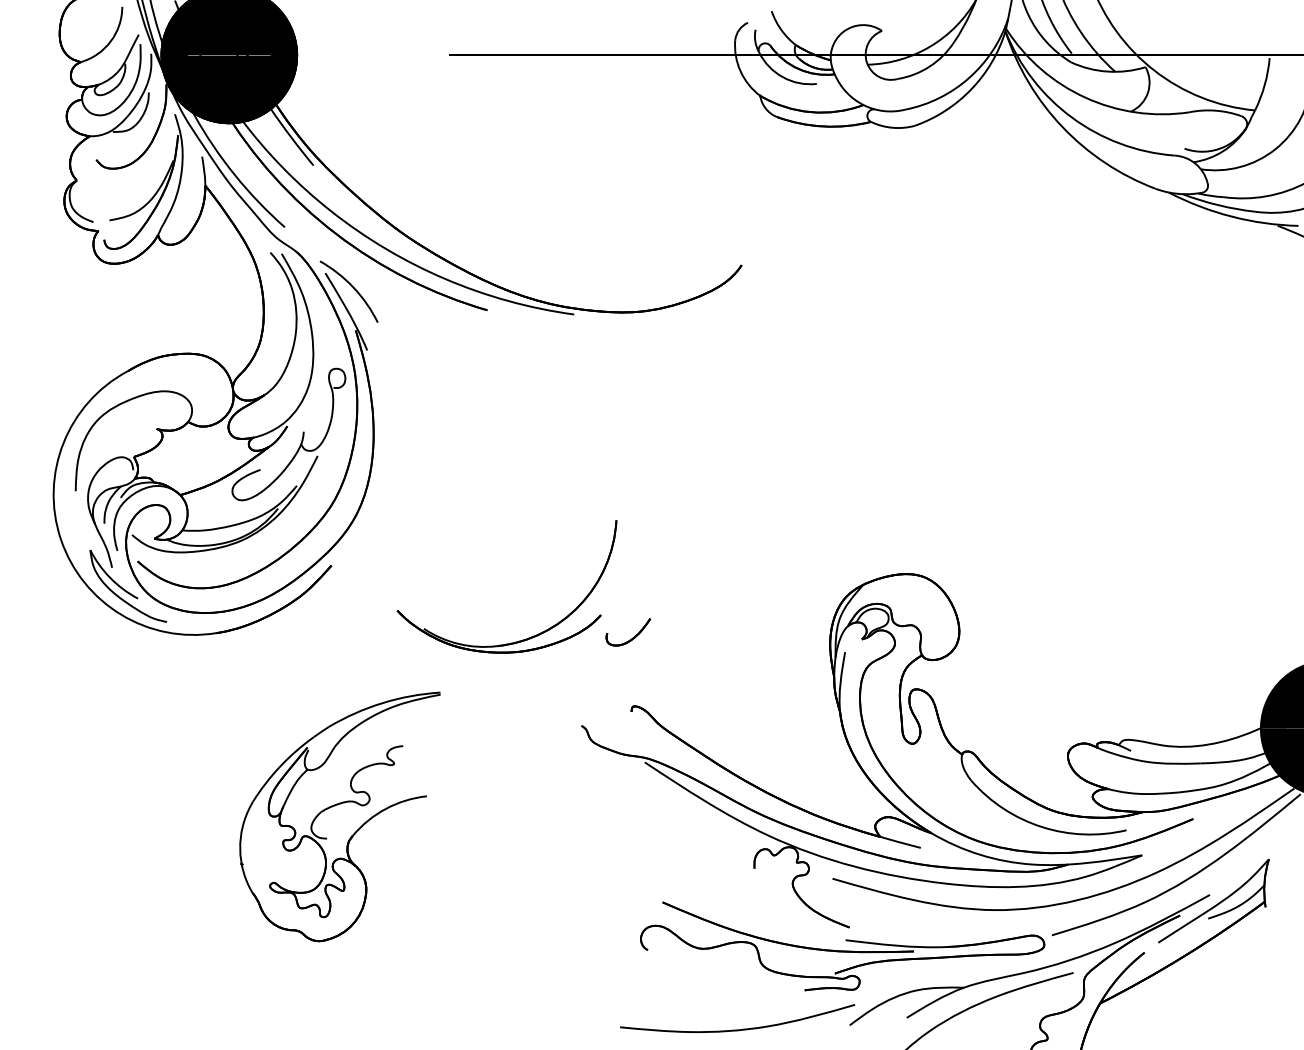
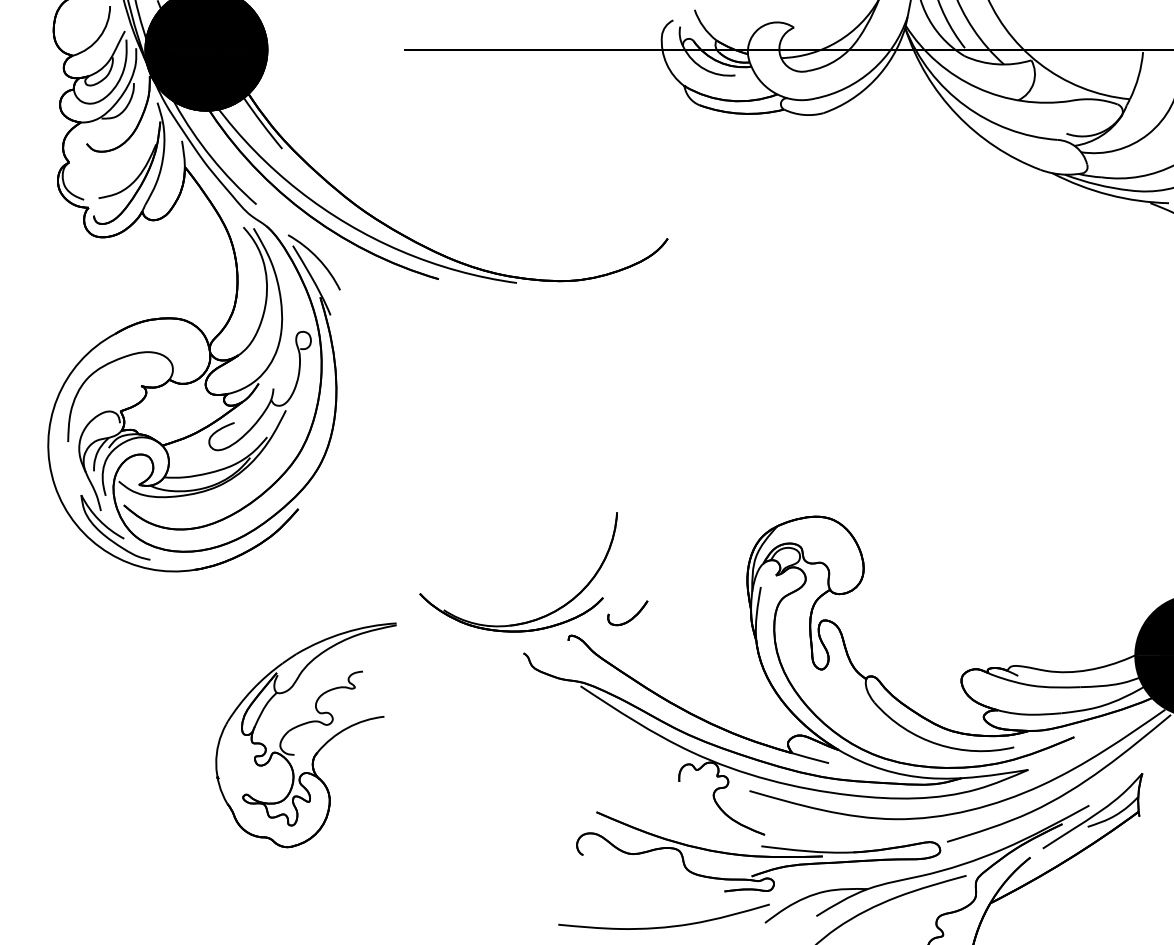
part: (549, 627) -> (556, 608), moved

